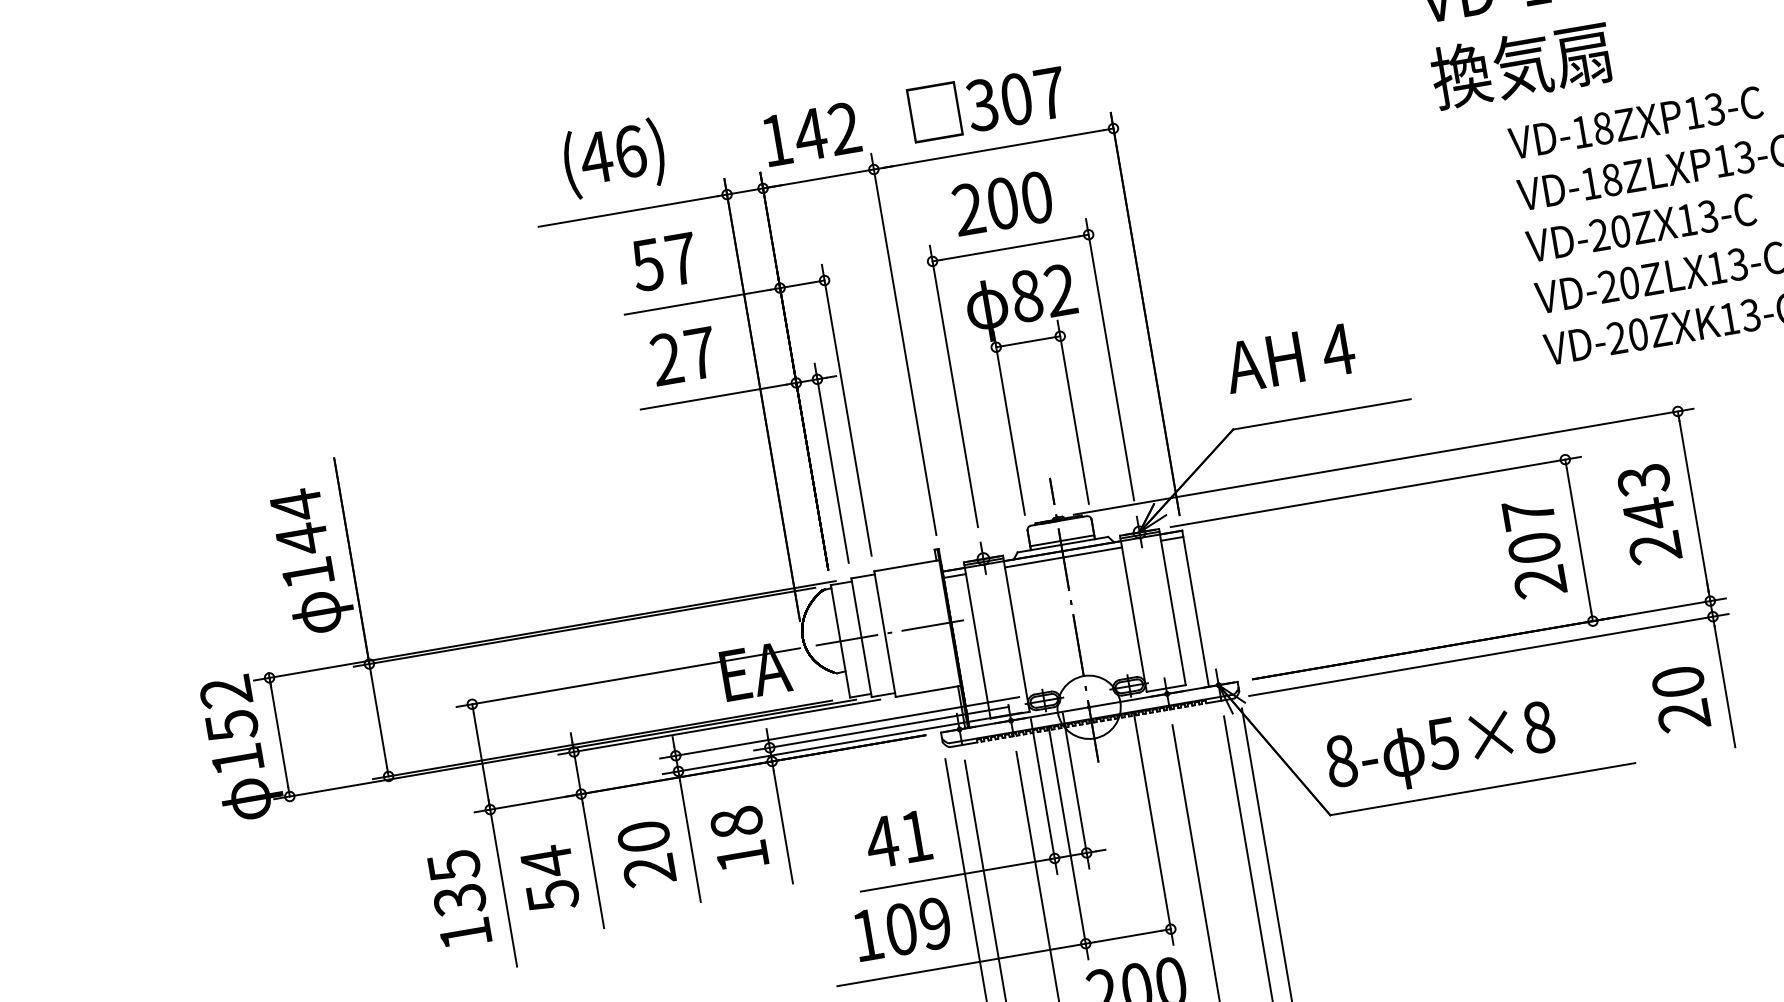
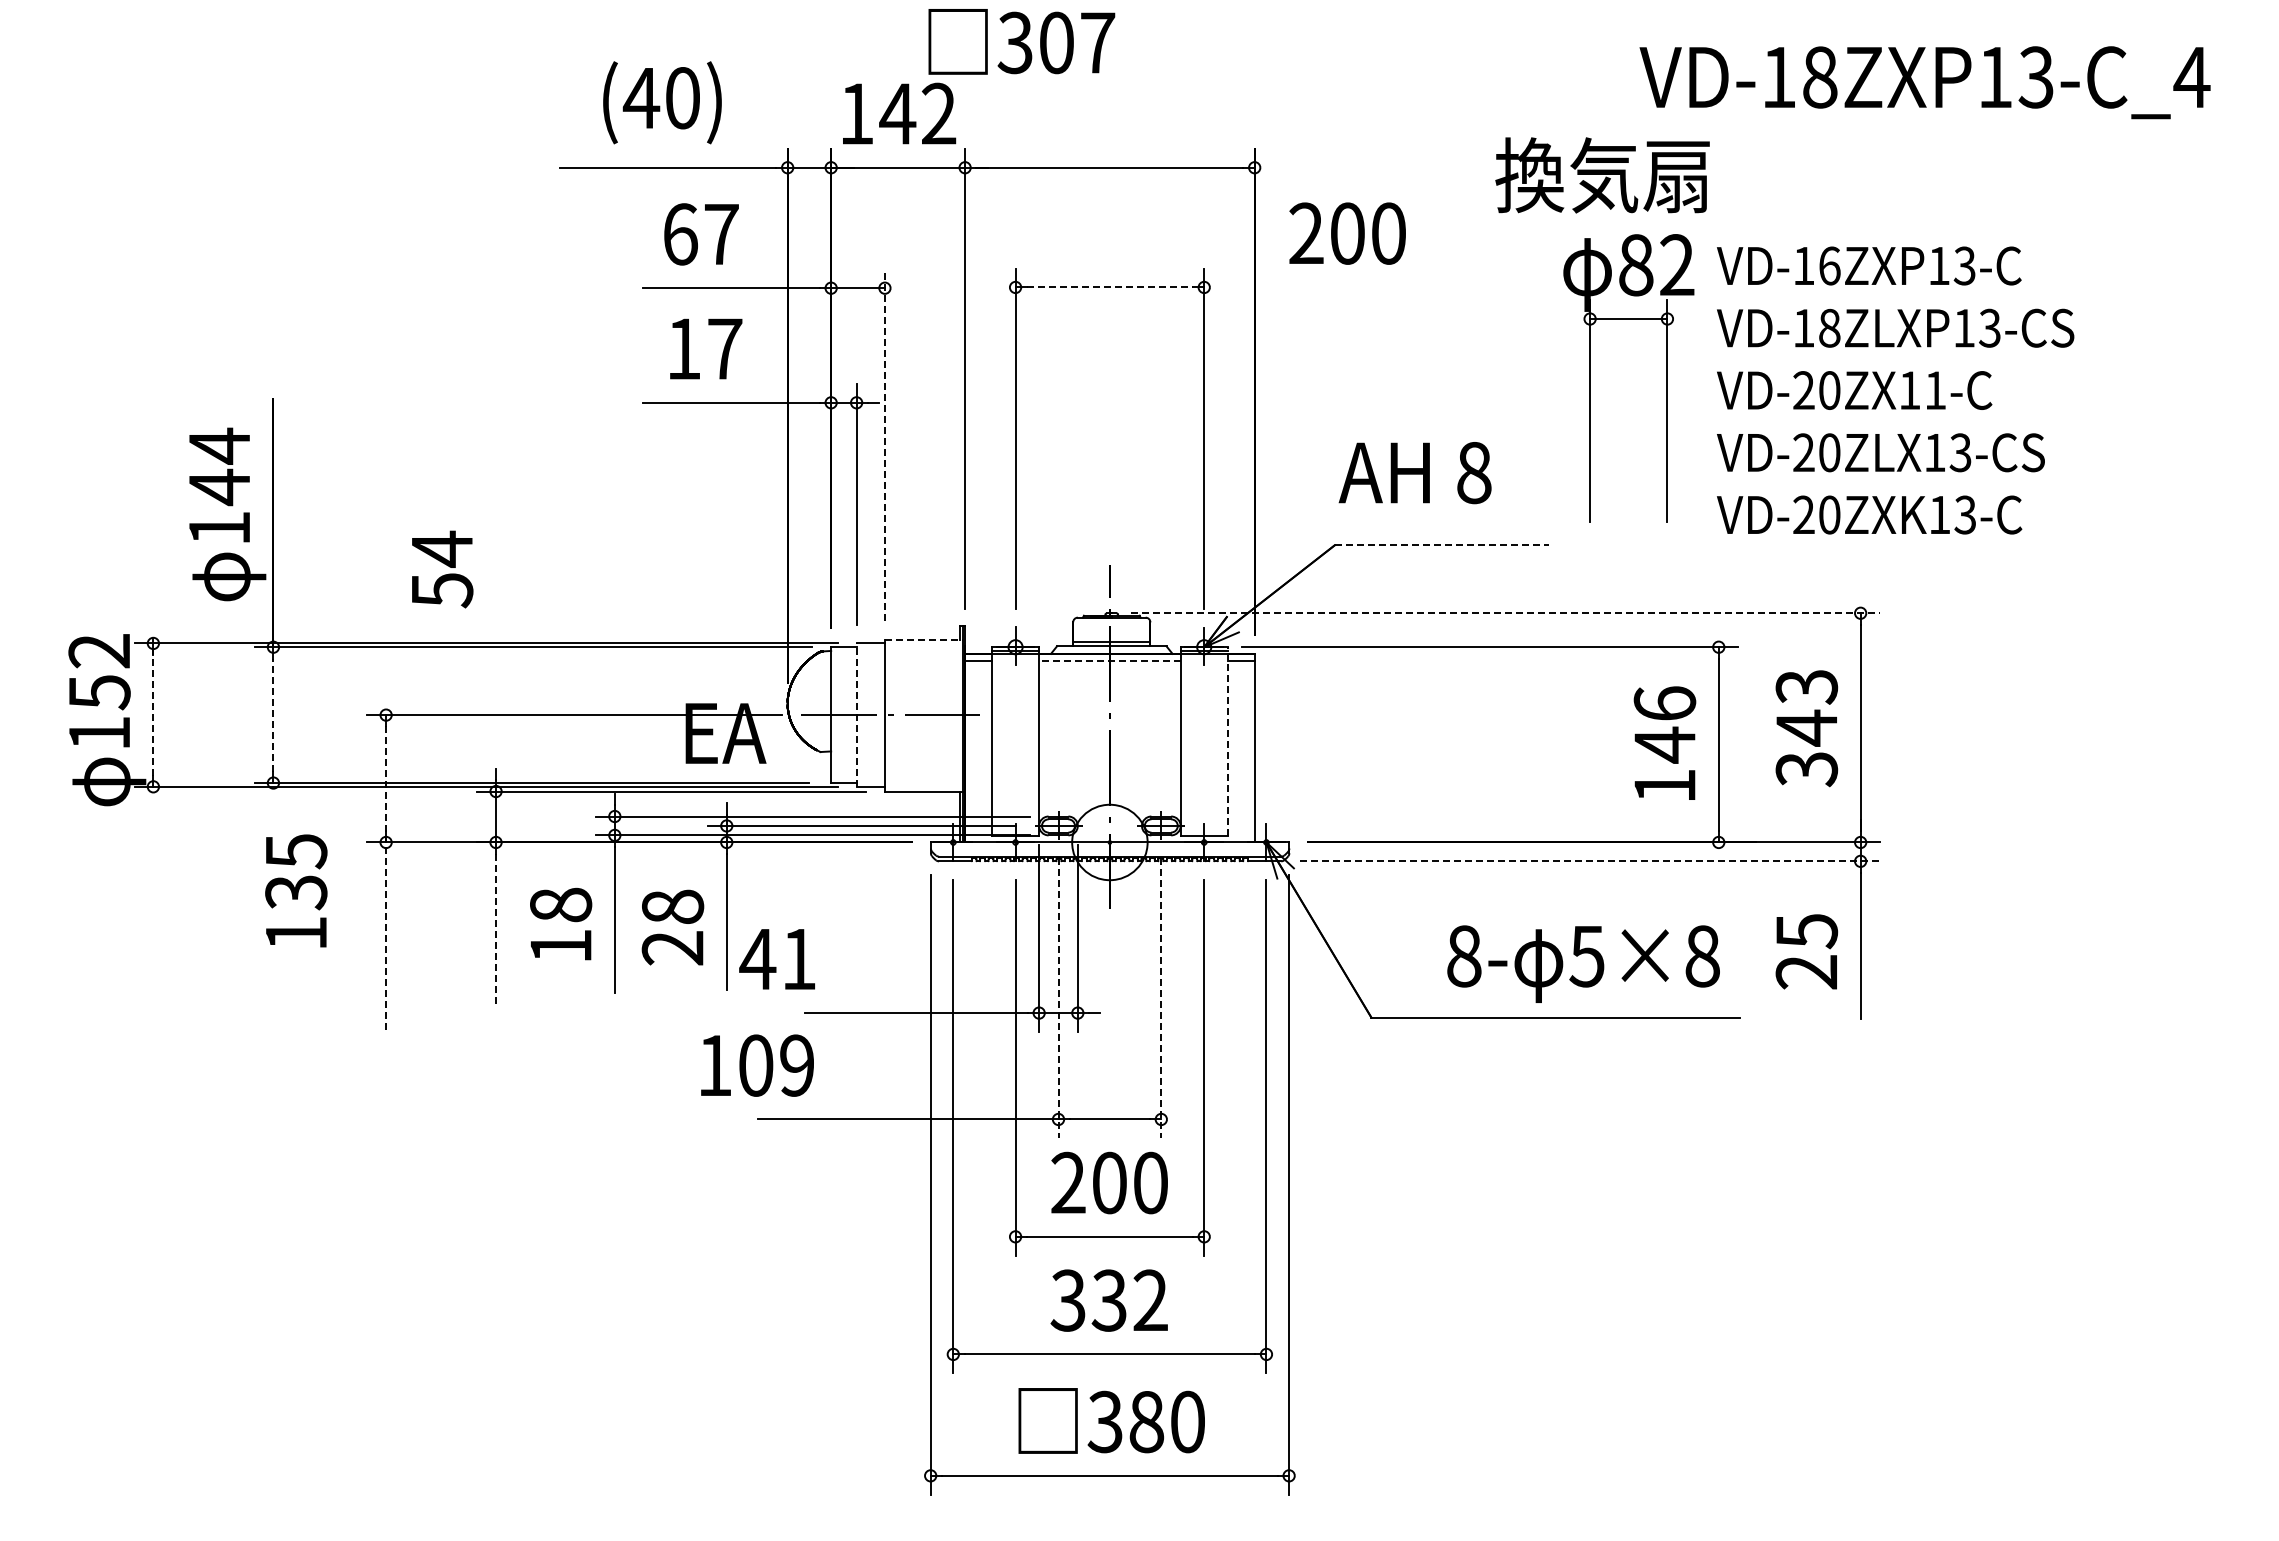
text: (1521, 65) -> (1602, 175), moved
text: (987, 103) -> (1021, 41), moved
text: (1602, 128) -> (1829, 265), VD-18ZXP13-C -> VD-16ZXP13-C
text: (631, 152) -> (683, 98), (46) -> (40)
text: (1002, 203) -> (1347, 233), moved
text: (1707, 216) -> (1934, 390), VD-20ZX13-C -> VD-20ZX11-C
line: (1011, 248) -> (1110, 287), solid -> dashed
text: (647, 265) -> (679, 234), 57 -> 67
text: (1337, 350) -> (1473, 473), 4 -> 8
text: (666, 358) -> (683, 348), 27 -> 17
part: (1004, 396) -> (1590, 378), moved
line: (846, 410) -> (884, 445), solid -> dashed
line: (1322, 414) -> (1442, 545), solid -> dashed
line: (1384, 461) -> (1505, 613), solid -> dashed
text: (1534, 547) -> (1664, 744), 207 -> 146
text: (1655, 548) -> (1807, 769), 243 -> 343
line: (1063, 557) -> (1109, 661), solid -> dashed
line: (907, 565) -> (924, 639), solid -> dashed
line: (1172, 607) -> (1227, 741), solid -> dashed
line: (861, 638) -> (856, 715), solid -> dashed
line: (1488, 655) -> (1589, 861), solid -> dashed
text: (1678, 682) -> (1806, 931), 20 -> 25
line: (379, 720) -> (273, 715), solid -> dashed
line: (278, 730) -> (153, 706), solid -> dashed
text: (1441, 750) -> (1583, 963), moved
line: (1153, 829) -> (1161, 998), solid -> dashed
text: (897, 839) -> (776, 959), moved
line: (495, 840) -> (386, 879), solid -> dashed
line: (1068, 843) -> (1058, 998), solid -> dashed
text: (646, 853) -> (560, 925), 20 -> 18
text: (742, 856) -> (672, 948), 18 -> 28
line: (593, 866) -> (496, 929), solid -> dashed
text: (550, 878) -> (442, 569), moved
text: (459, 898) -> (296, 890), moved
text: (902, 929) -> (757, 1065), moved

